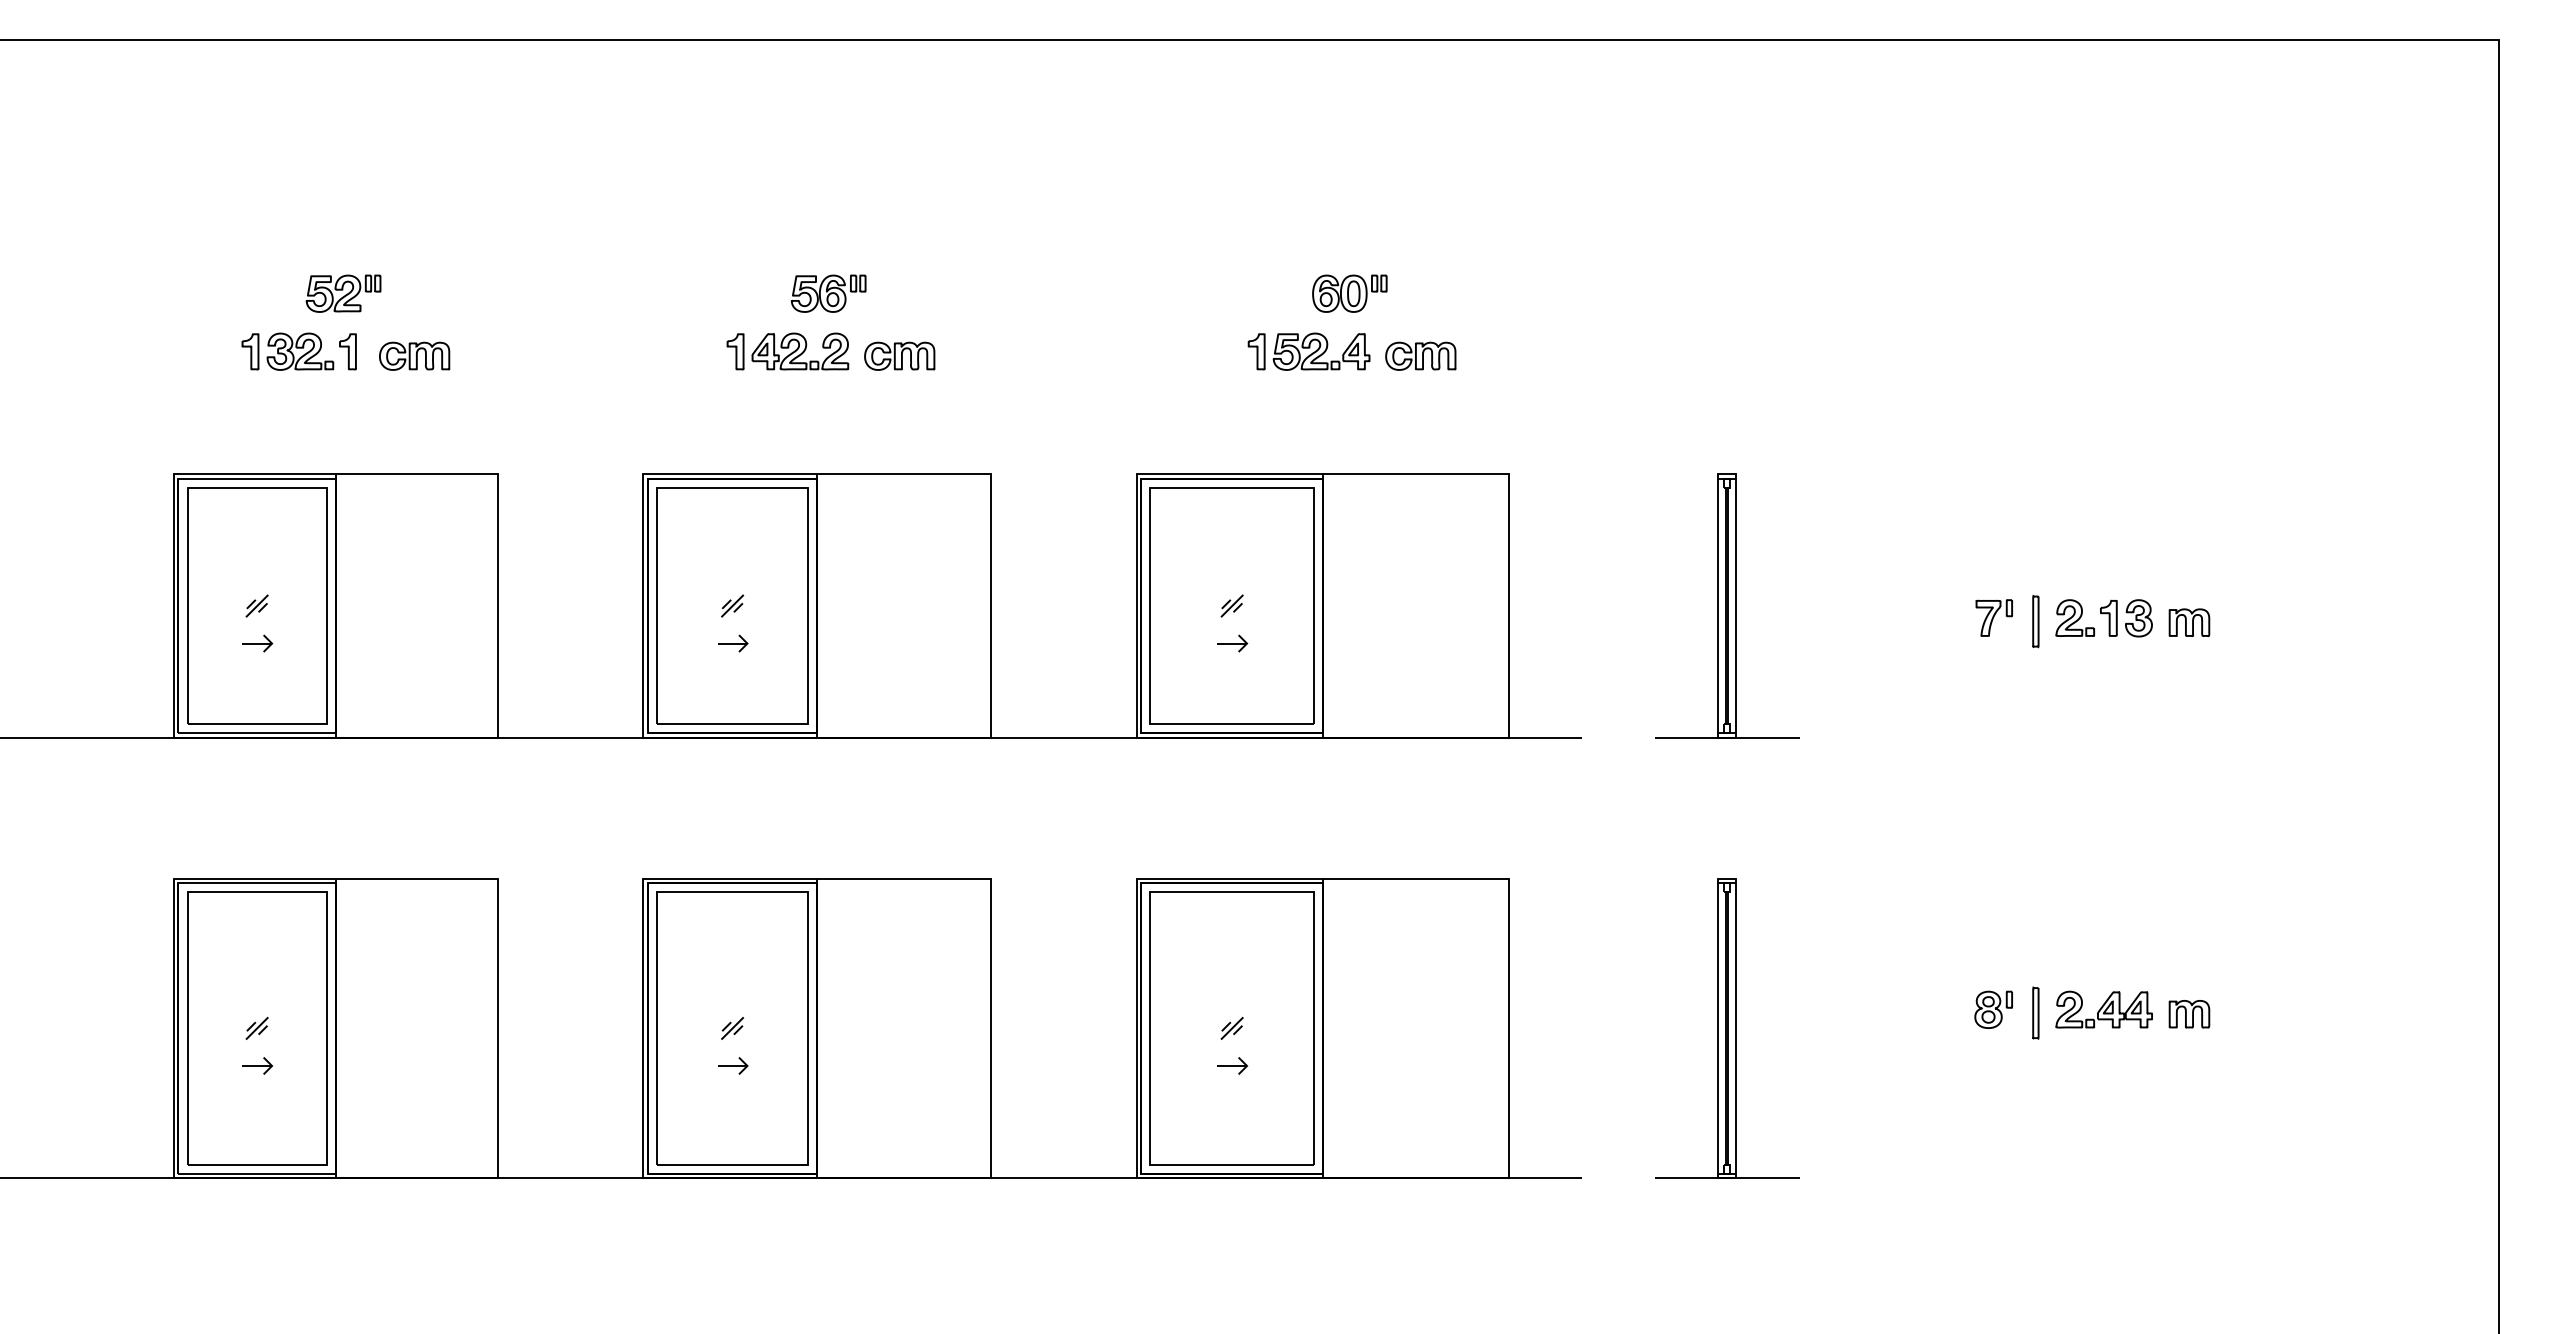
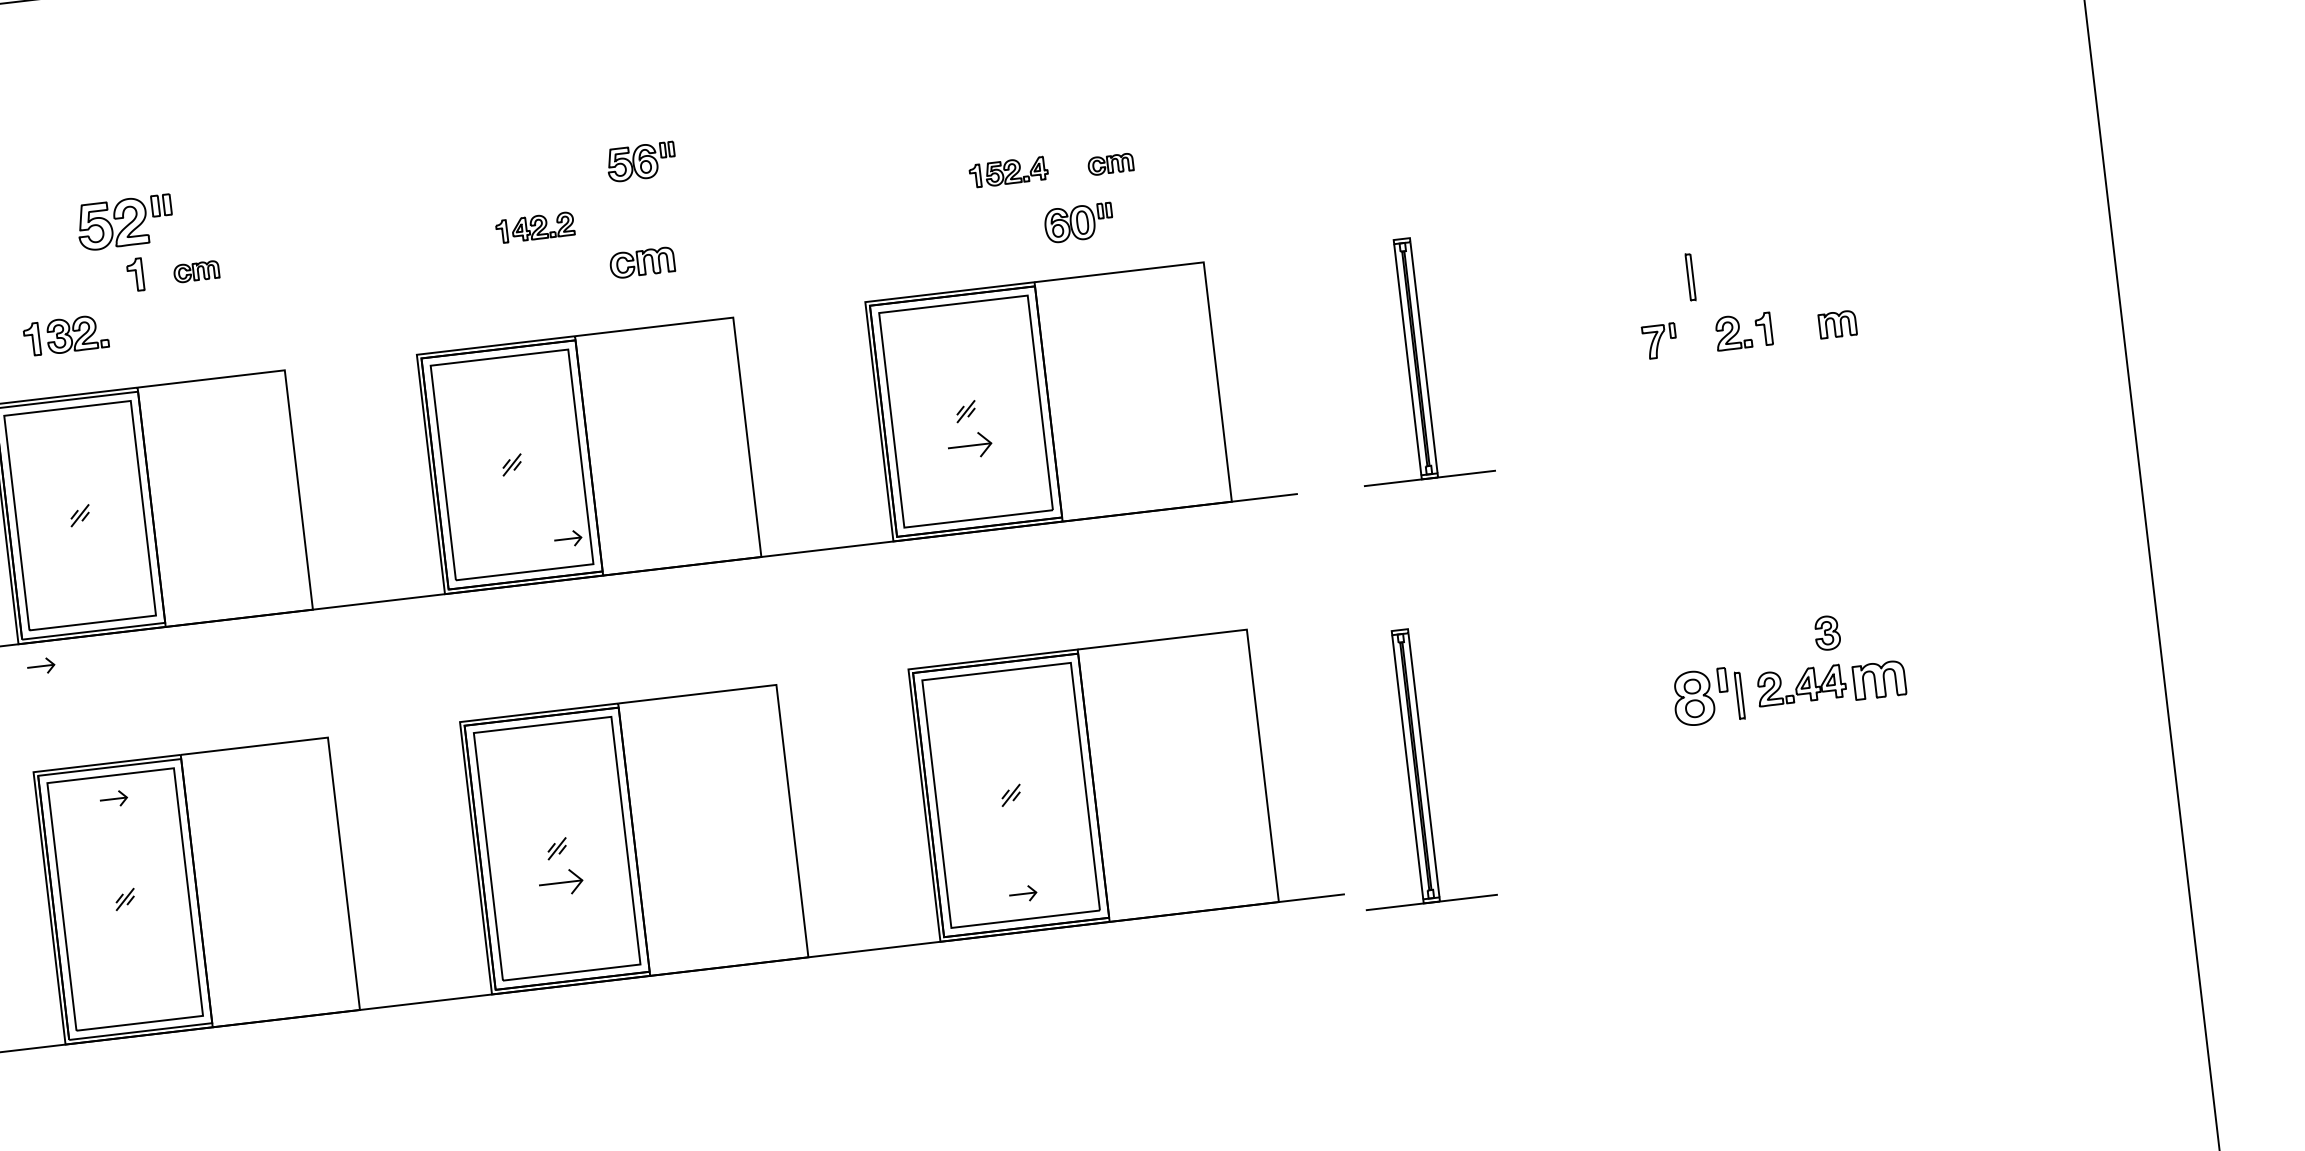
part: (343, 293) -> (125, 222), size x1.4
part: (828, 293) -> (641, 161), moved
part: (1349, 293) -> (1078, 222), moved
part: (287, 351) -> (65, 335), moved
part: (787, 351) -> (534, 227), size x0.7
part: (1308, 351) -> (1008, 172), size x0.7
part: (414, 355) -> (196, 271), size x0.7
part: (899, 355) -> (642, 262), moved
part: (1420, 355) -> (1110, 163), size x0.7
part: (2138, 618) -> (1827, 633), moved
part: (2035, 621) -> (1690, 277), moved
part: (257, 643) -> (41, 666), moved
part: (733, 643) -> (568, 538), moved
part: (1232, 643) -> (970, 445), size x1.6
part: (1993, 1009) -> (1700, 696), size x1.6
part: (2189, 1014) -> (1879, 680), size x1.4
part: (1727, 1028) -> (1416, 766), moved
part: (257, 1065) -> (113, 798), moved
part: (733, 1065) -> (561, 882), size x1.6
part: (1232, 1065) -> (1022, 893), moved

